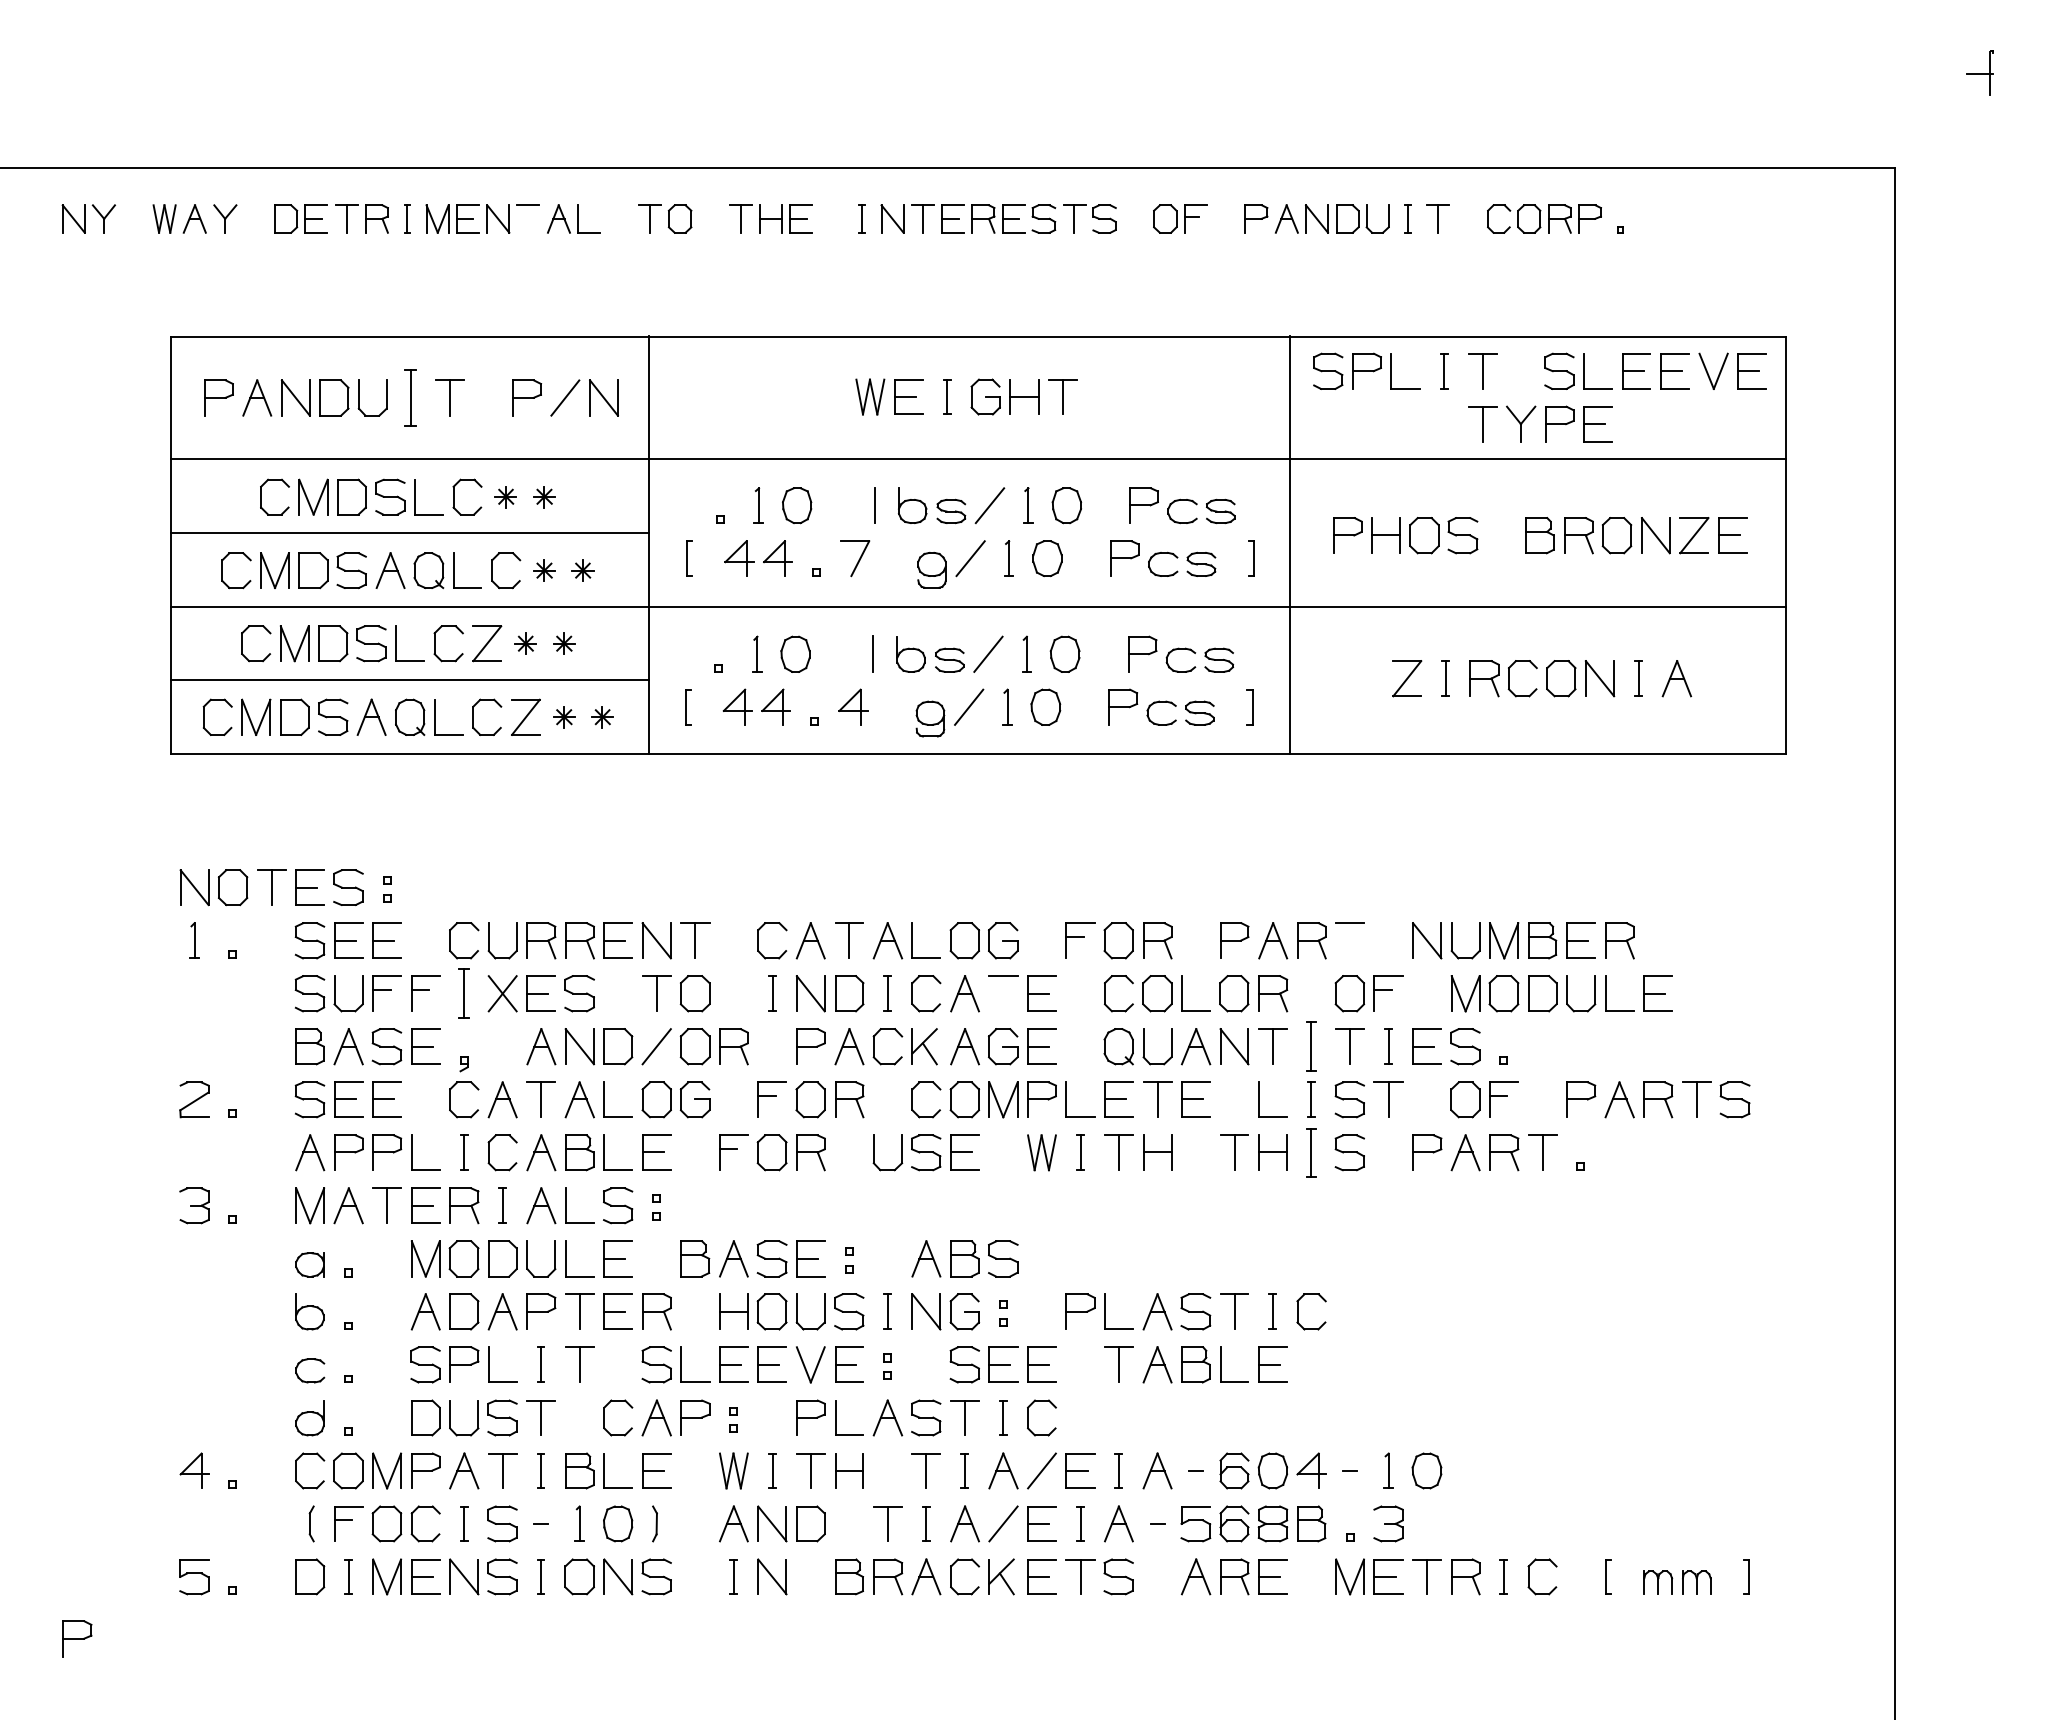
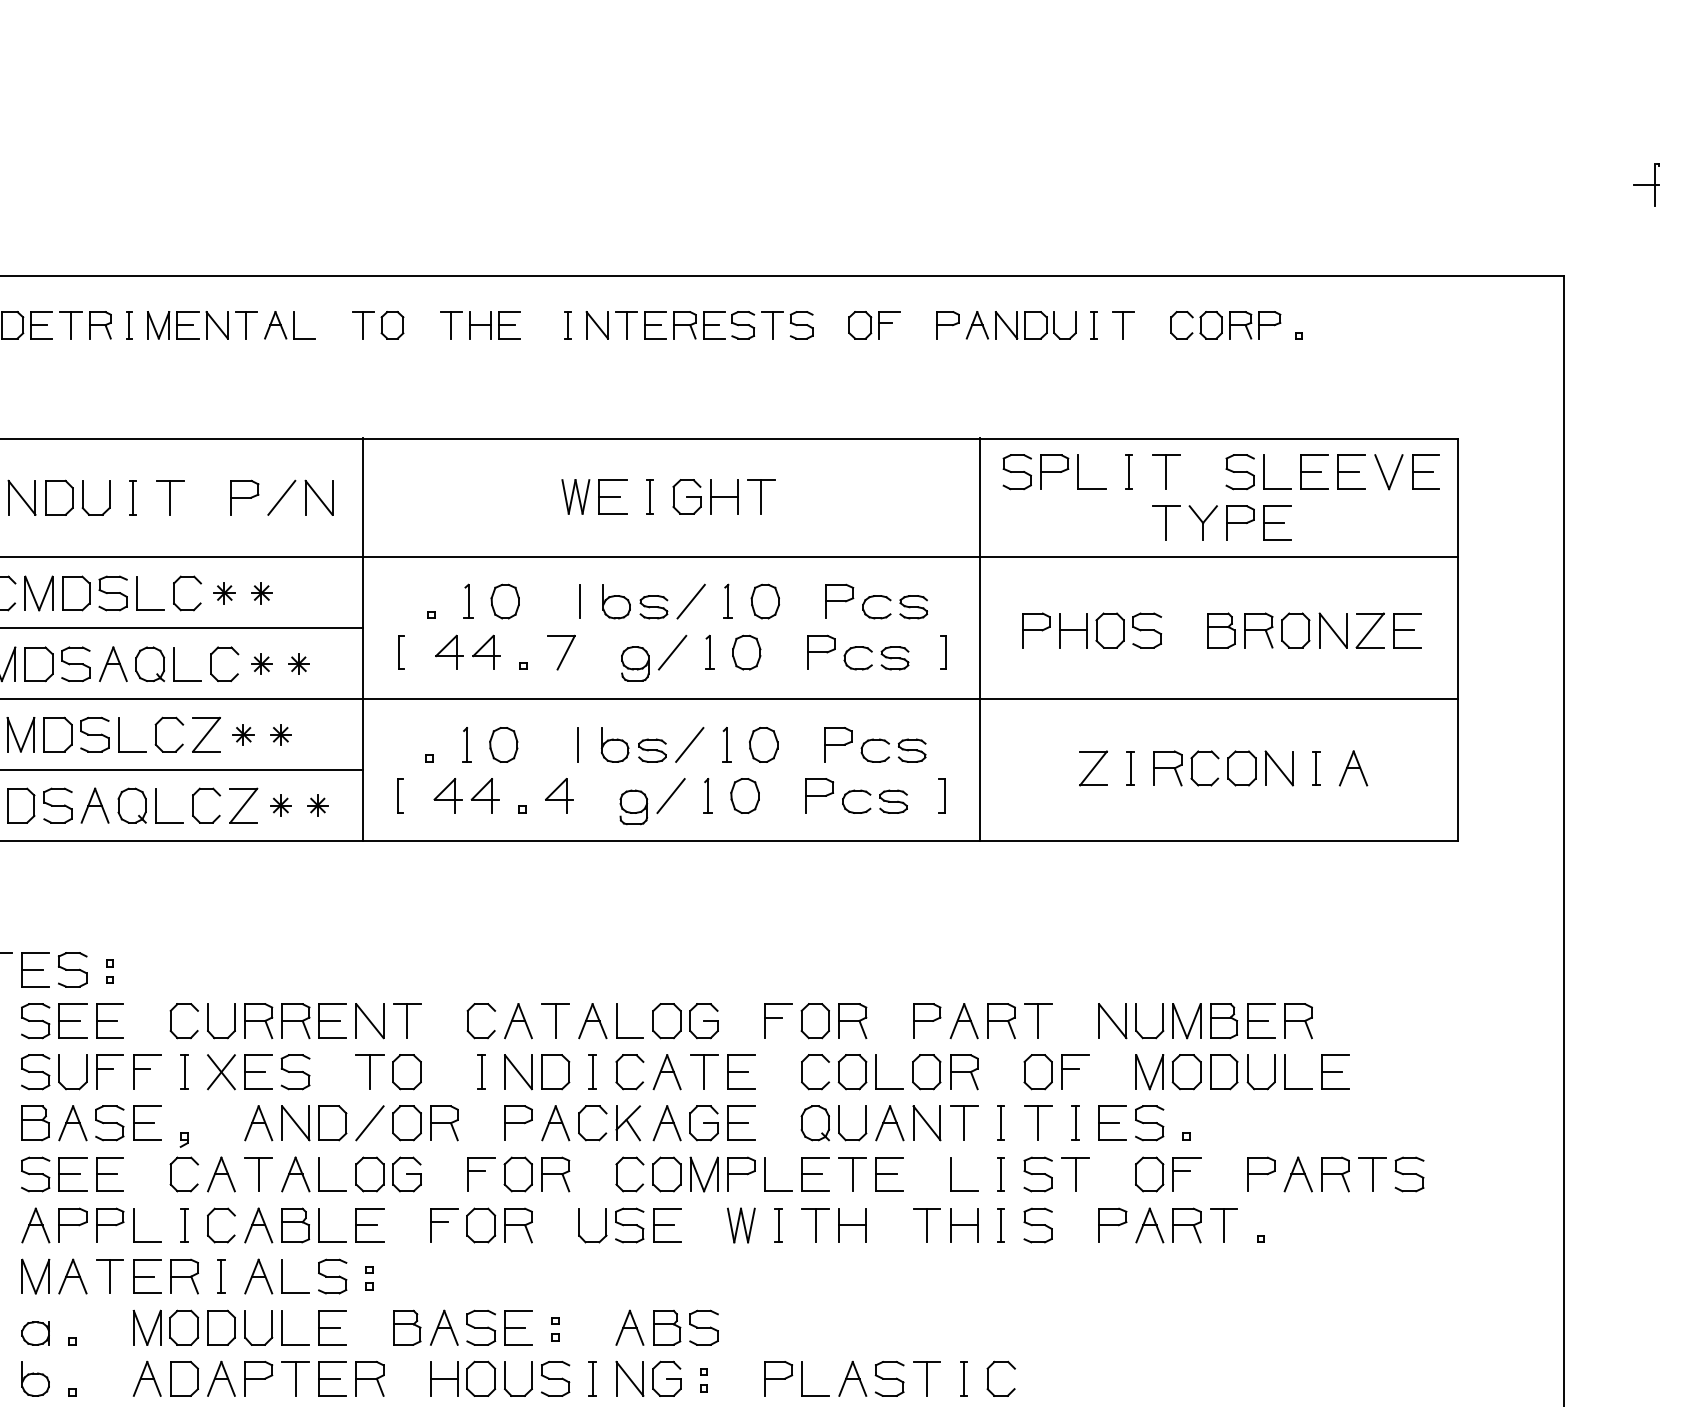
line: (528, 218) -> (246, 324), added
part: (411, 397) -> (133, 497), size x0.62
line: (1350, 940) -> (1038, 1020), added
part: (464, 993) -> (184, 1071), size x0.71
line: (1003, 993) -> (704, 1071), added
part: (1311, 1046) -> (1001, 1123), size x0.71
part: (1311, 1152) -> (1001, 1225), size x0.71

